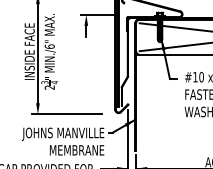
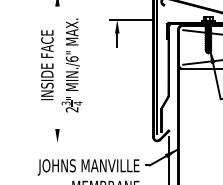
line: (37, 53) -> (56, 67), removed
line: (67, 114) -> (94, 142), removed

